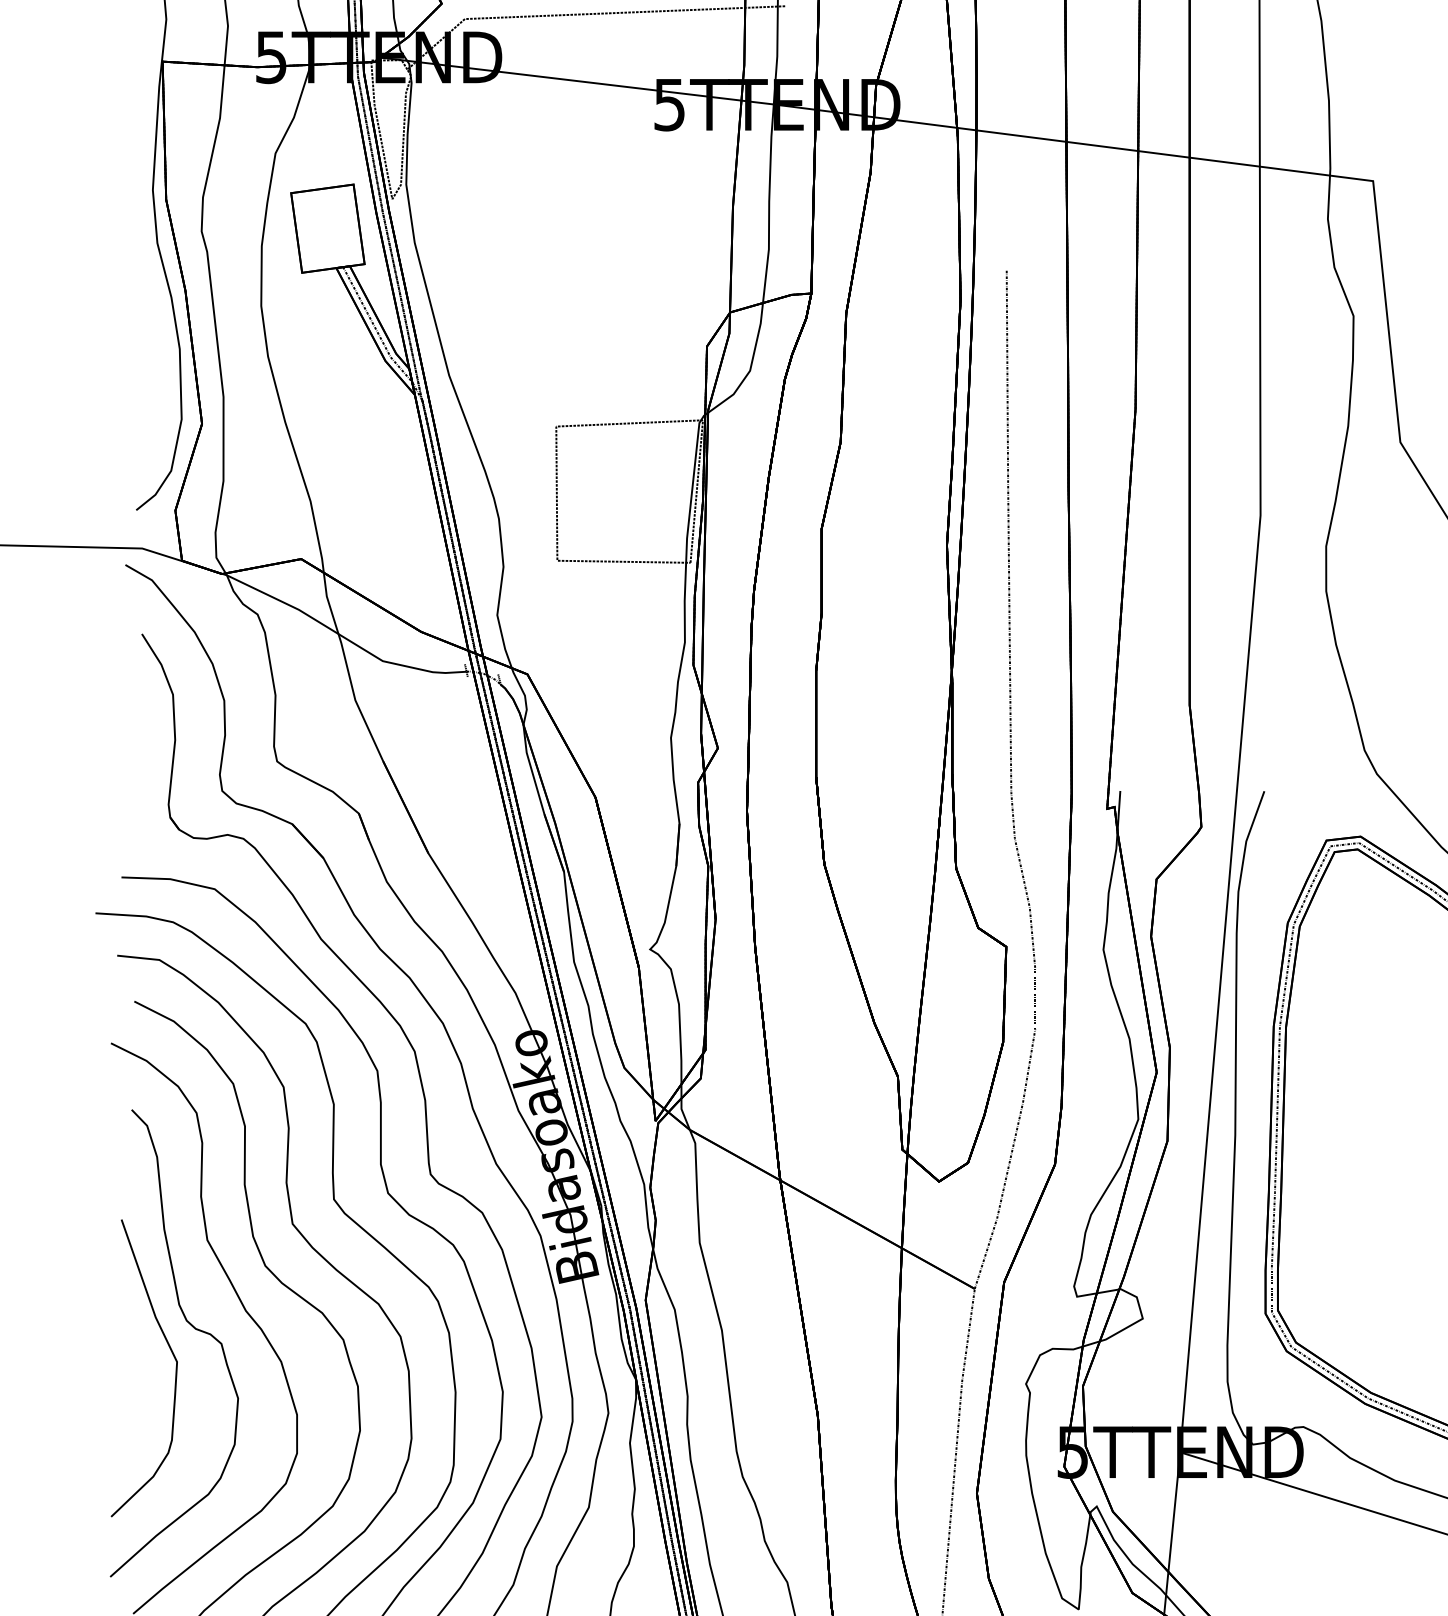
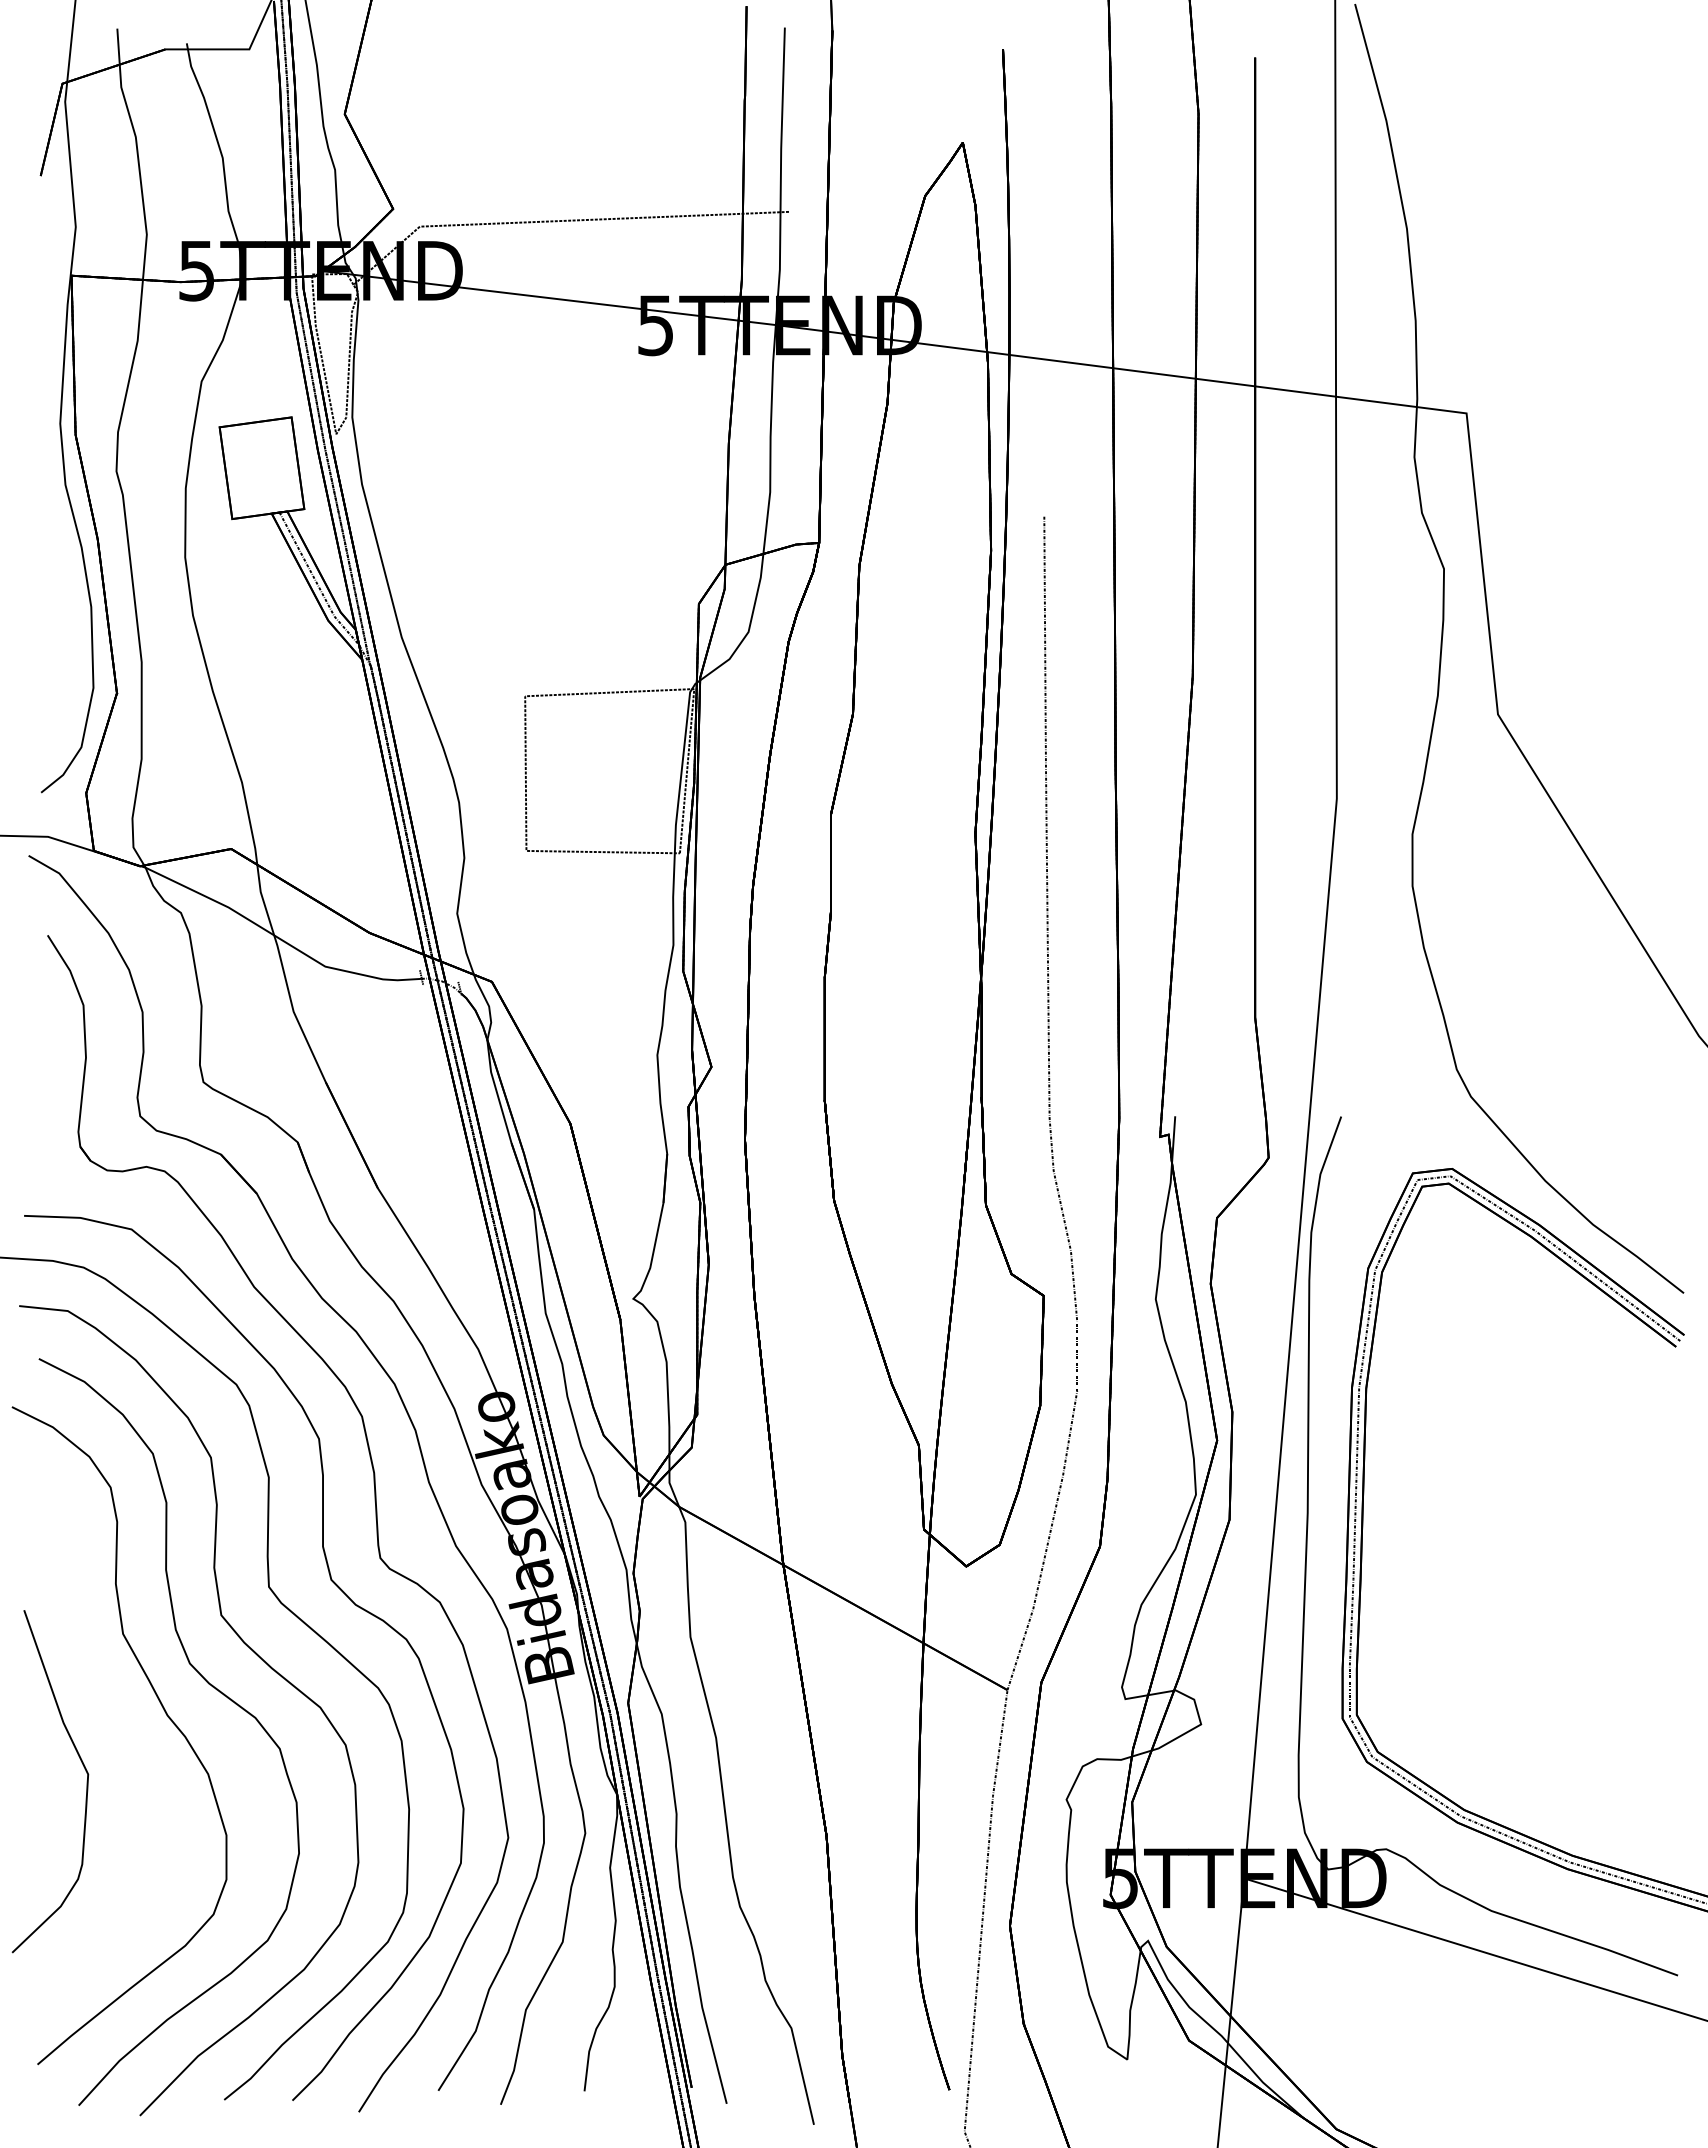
curve: (188, 1323) -> (101, 1730), removed

